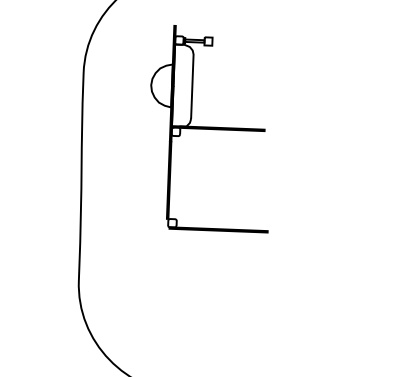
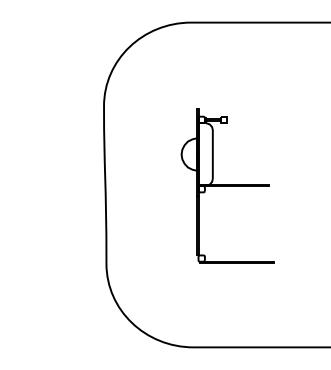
part: (210, 128) -> (227, 185), moved

